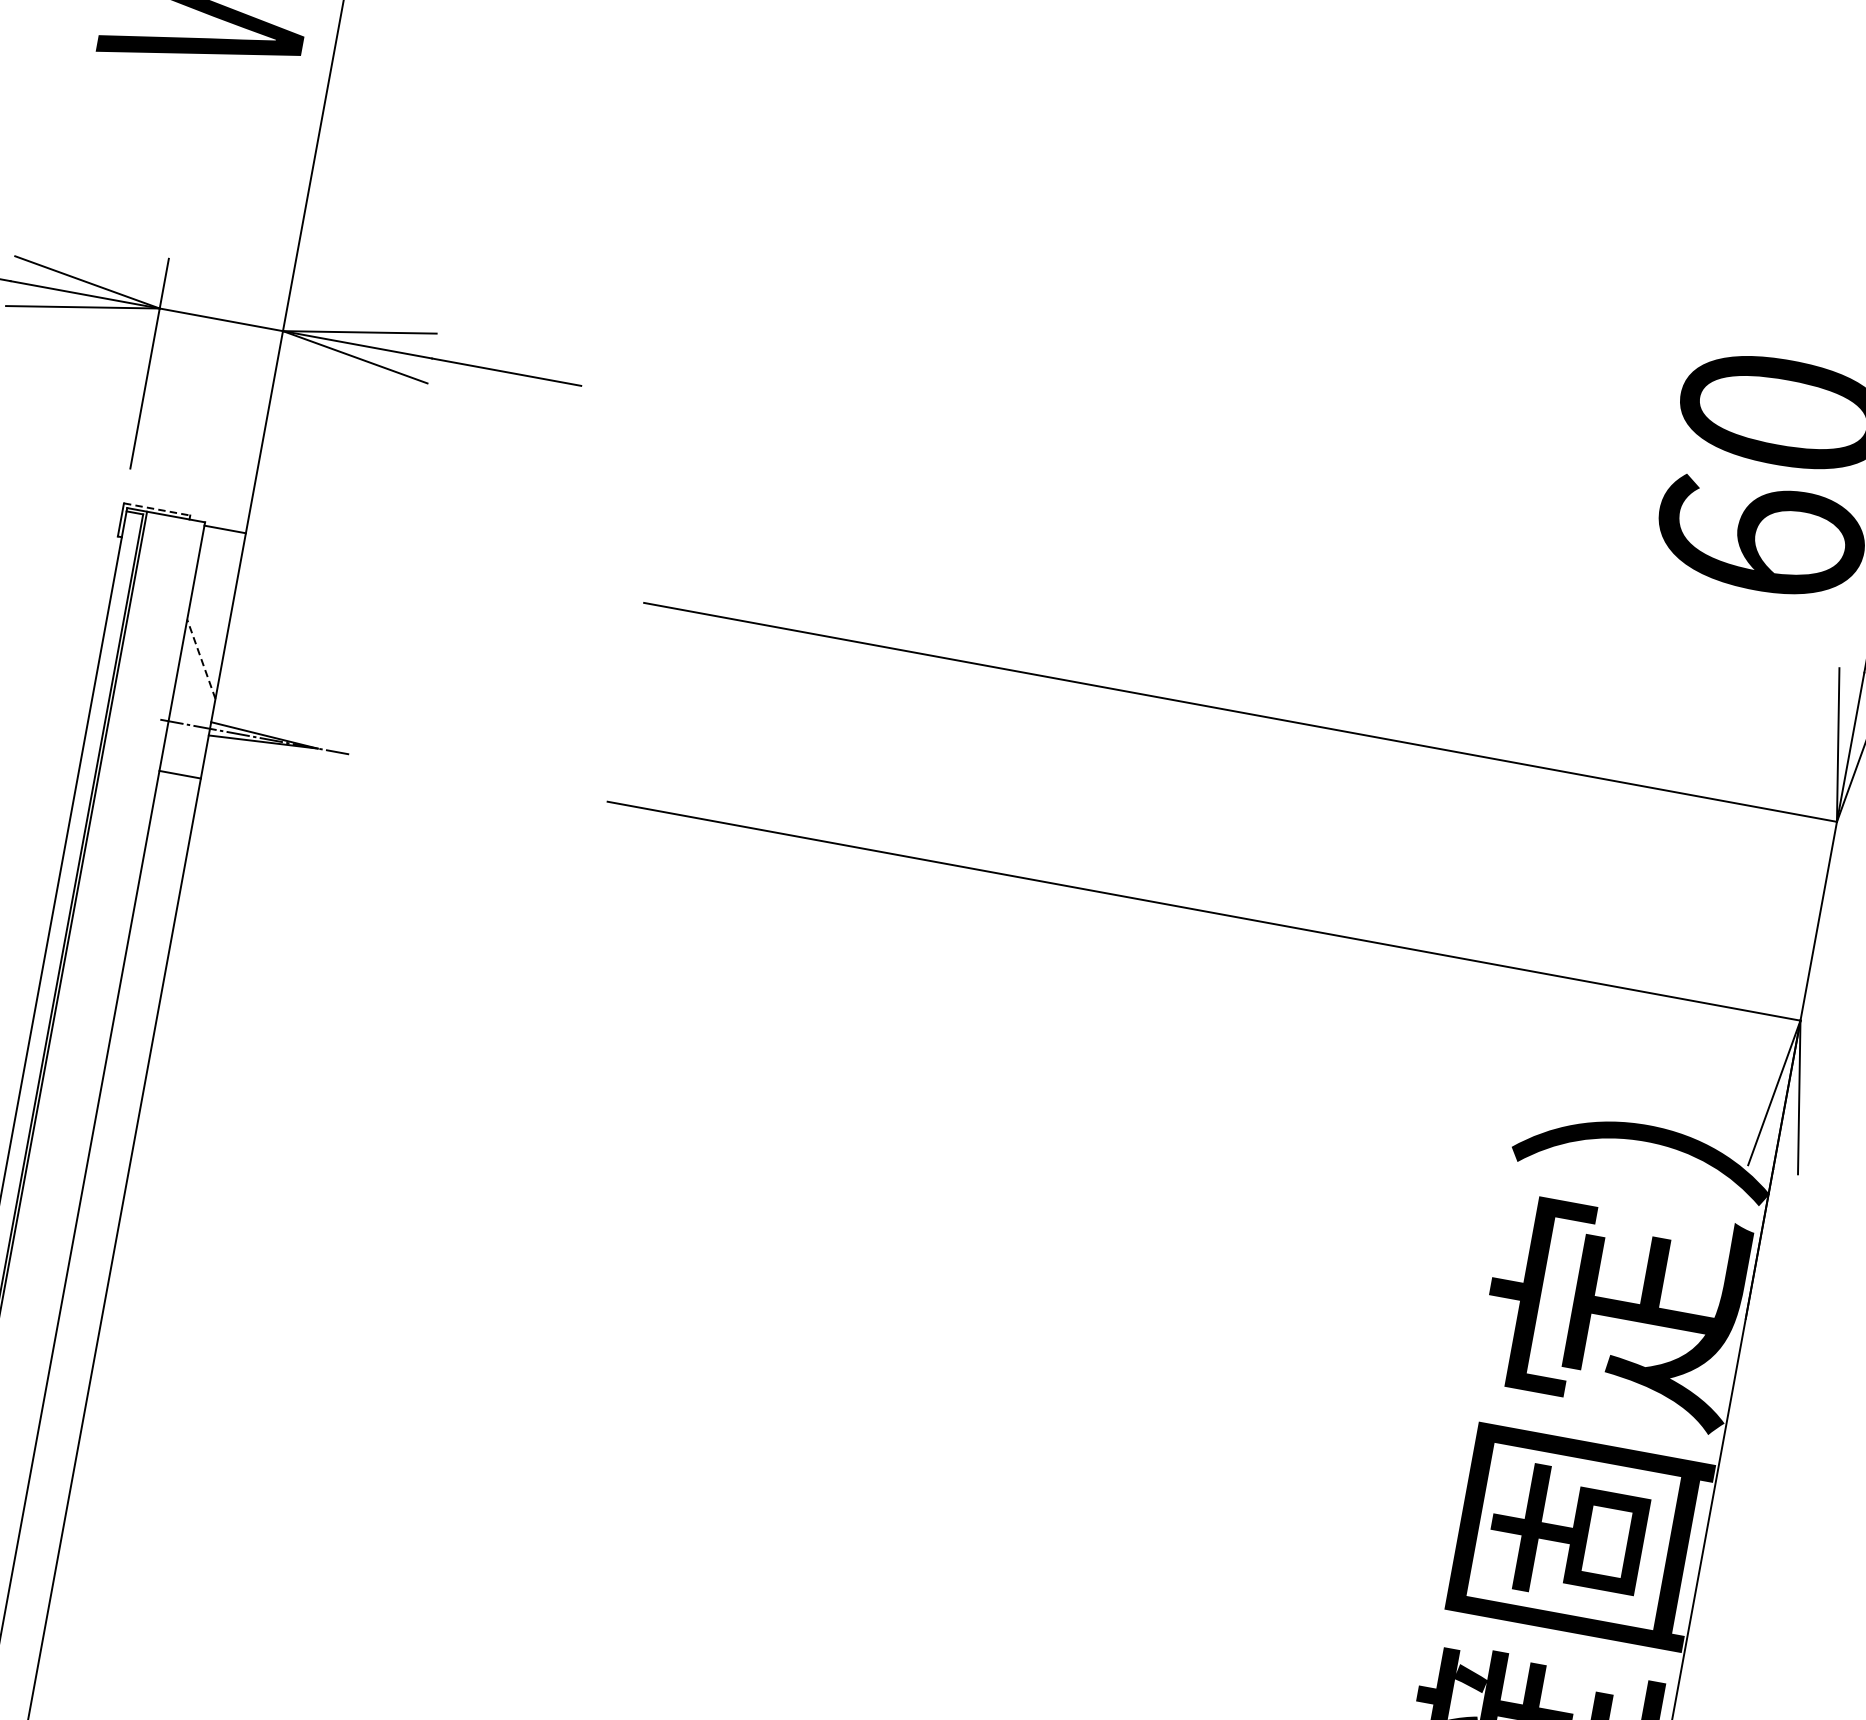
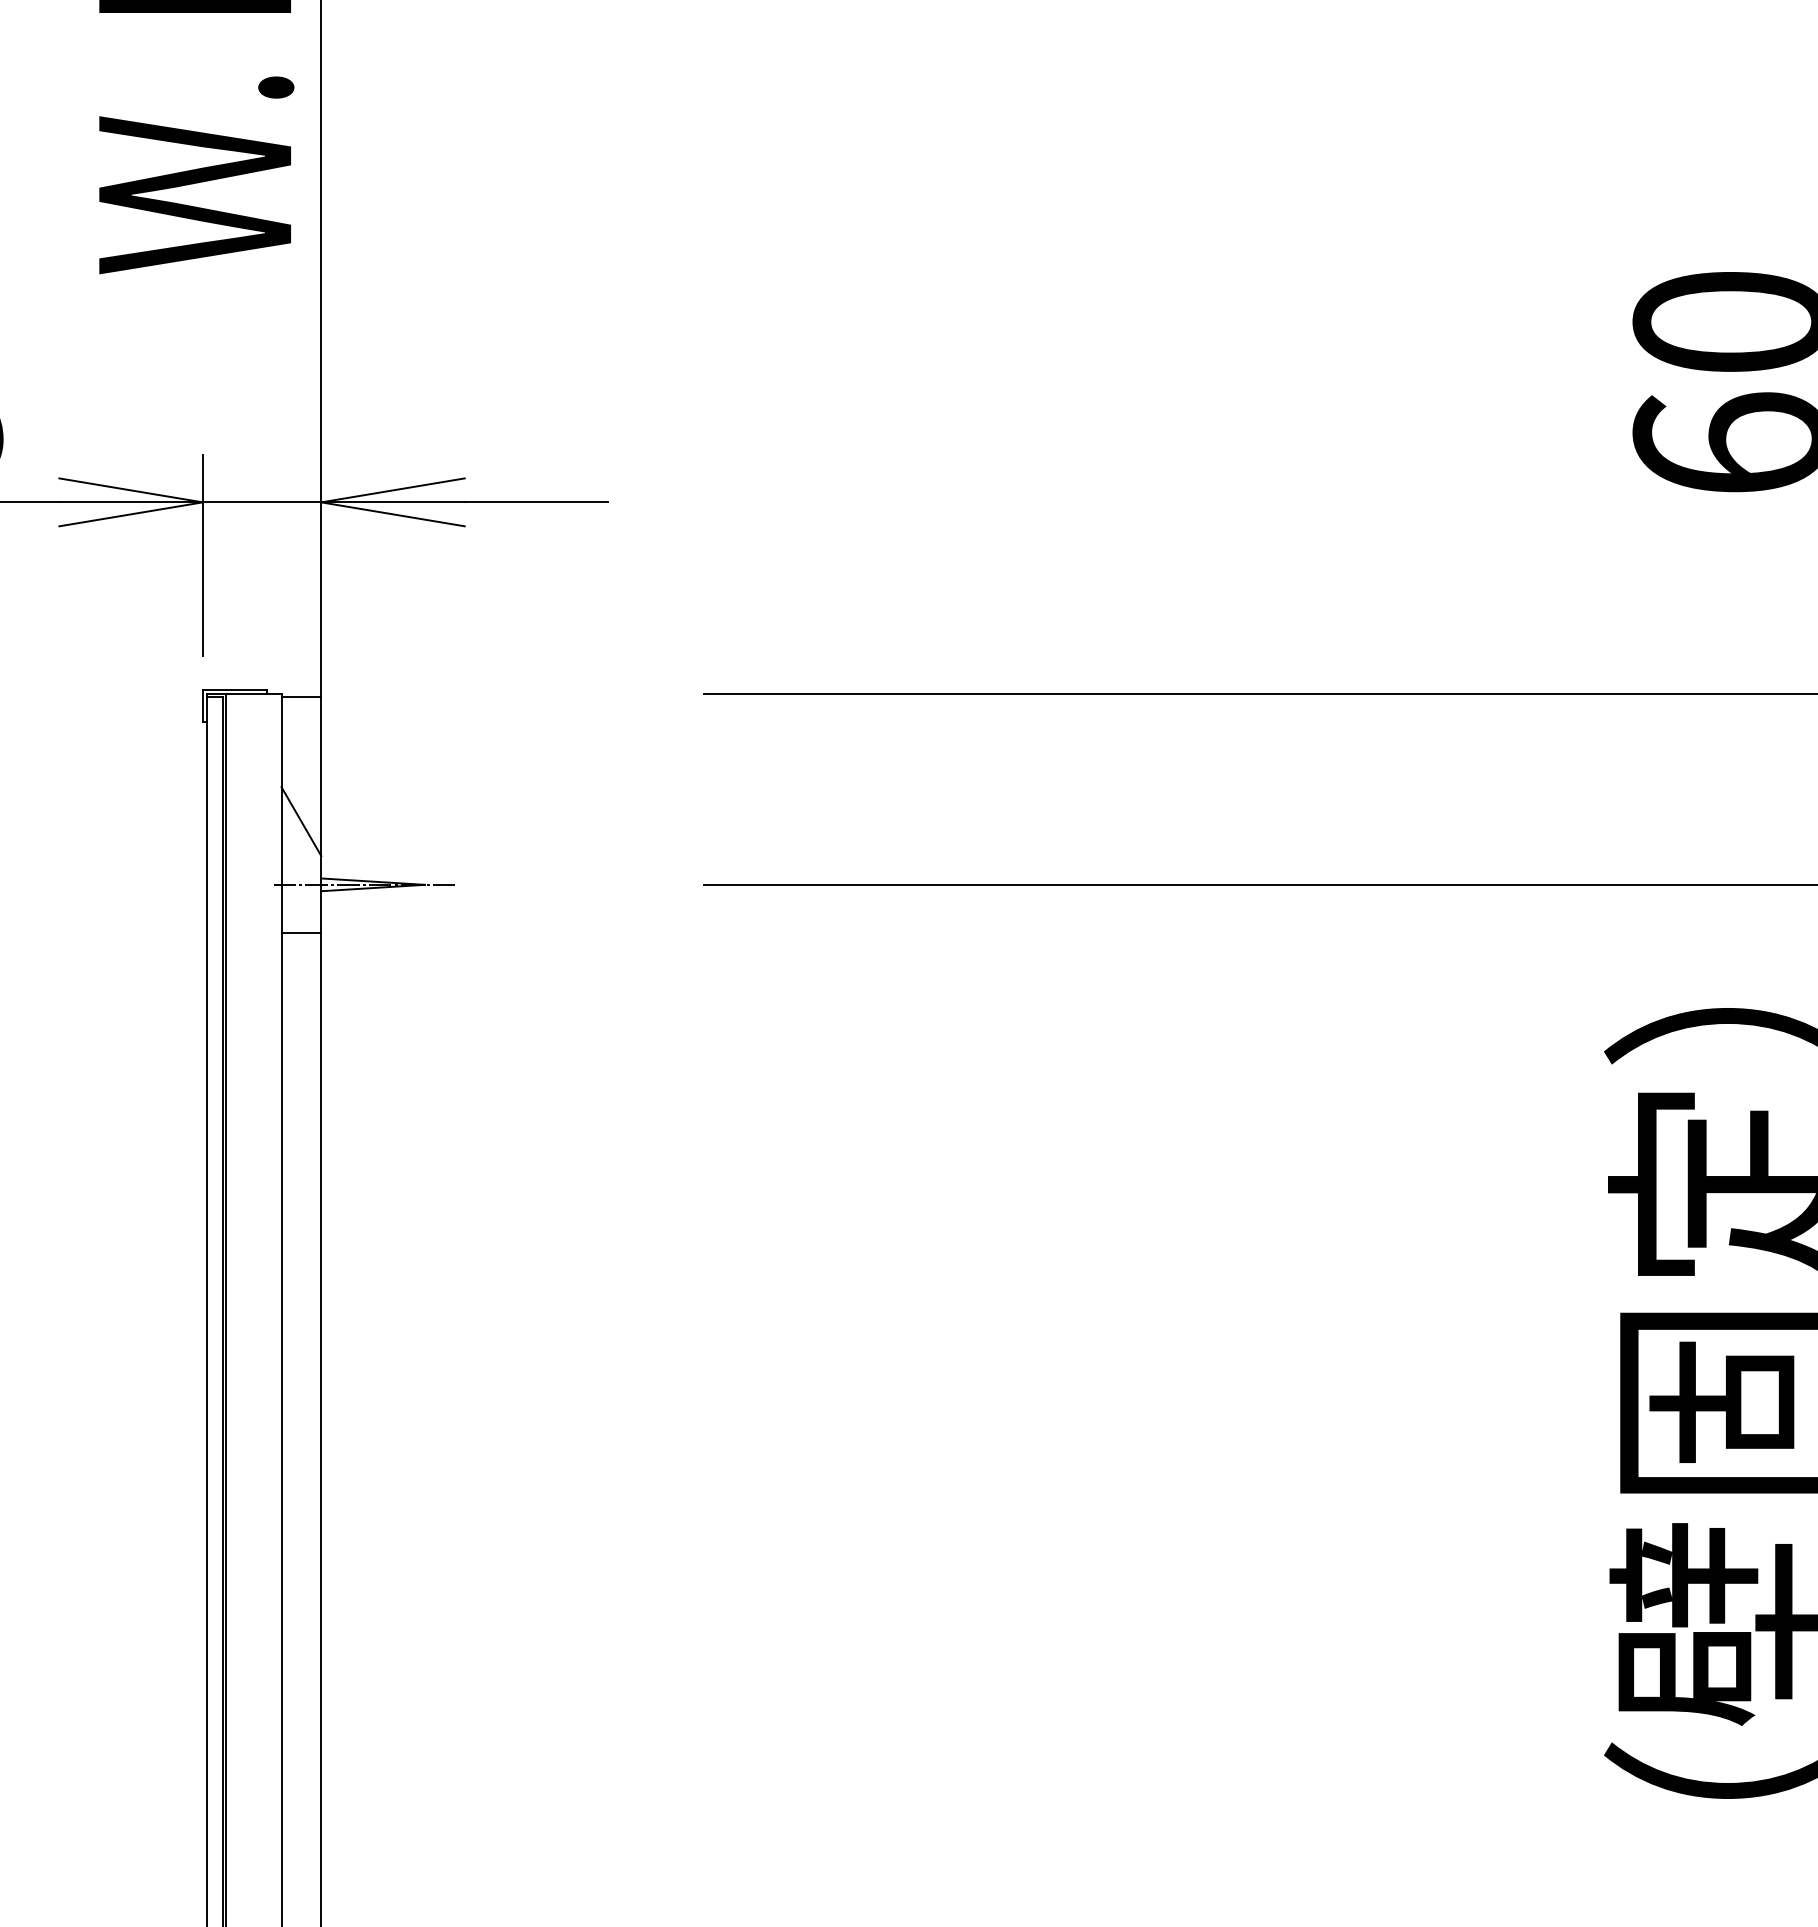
line: (156, 509) -> (234, 689), dashed -> solid
line: (201, 659) -> (301, 821), dashed -> solid

